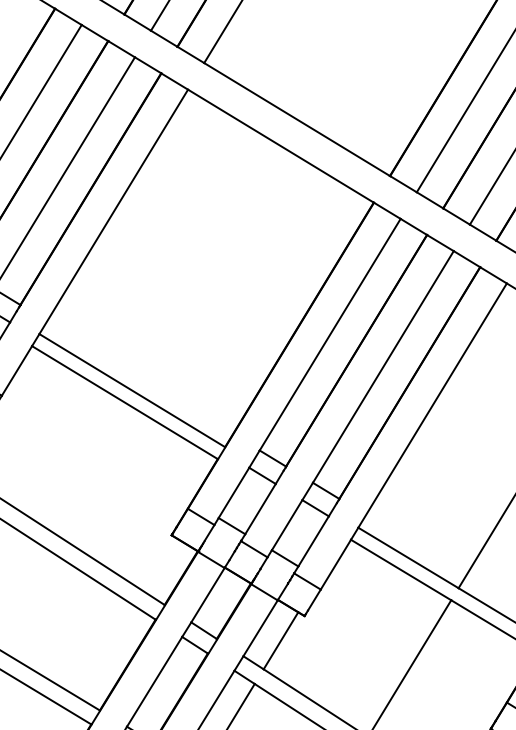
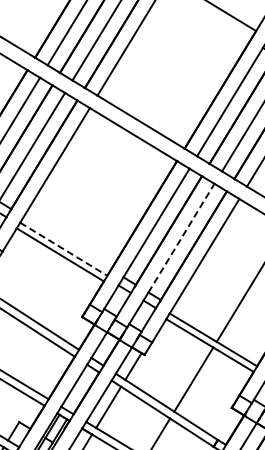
line: (383, 367) -> (181, 238), solid -> dashed
line: (131, 391) -> (63, 249), solid -> dashed

